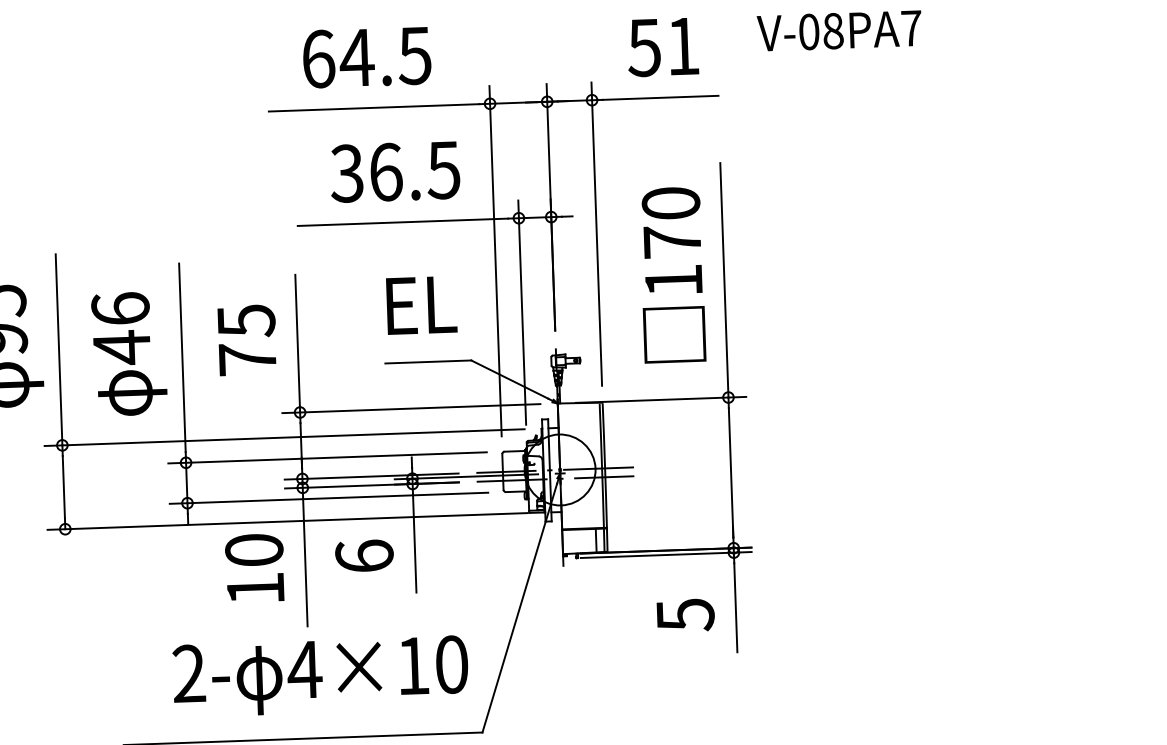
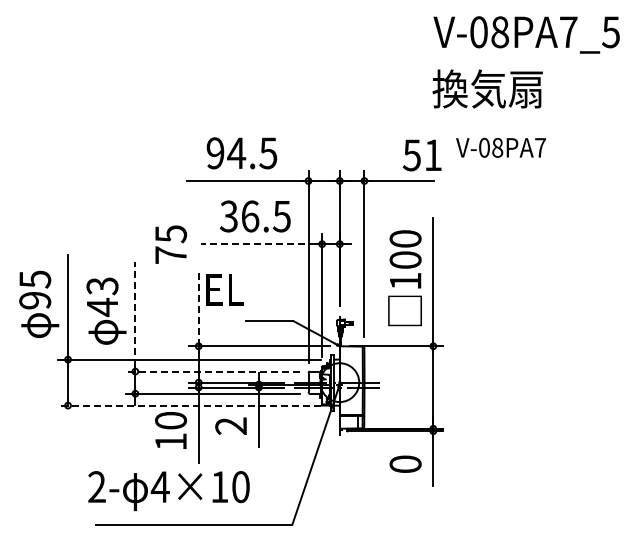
text: (663, 47) -> (422, 155), moved
text: (318, 59) -> (215, 153), 64.5 -> 94.5
line: (402, 222) -> (258, 244), solid -> dashed
text: (672, 240) -> (405, 259), 170 -> 100
text: (420, 304) -> (224, 289), moved
text: (120, 309) -> (102, 286), 46 -> 43
text: (247, 339) -> (171, 244), moved
line: (297, 343) -> (198, 308), solid -> dashed
line: (182, 358) -> (135, 314), solid -> dashed
line: (326, 457) -> (212, 371), solid -> dashed
line: (287, 521) -> (189, 405), solid -> dashed
text: (365, 555) -> (231, 425), 6 -> 2
text: (685, 615) -> (405, 464), 5 -> 0
text: (319, 675) -> (168, 490), moved

